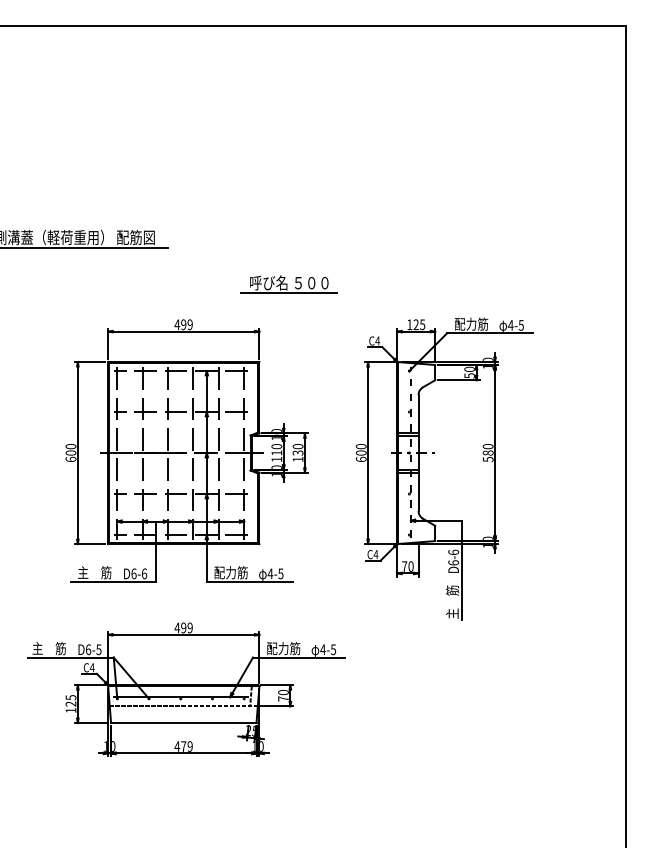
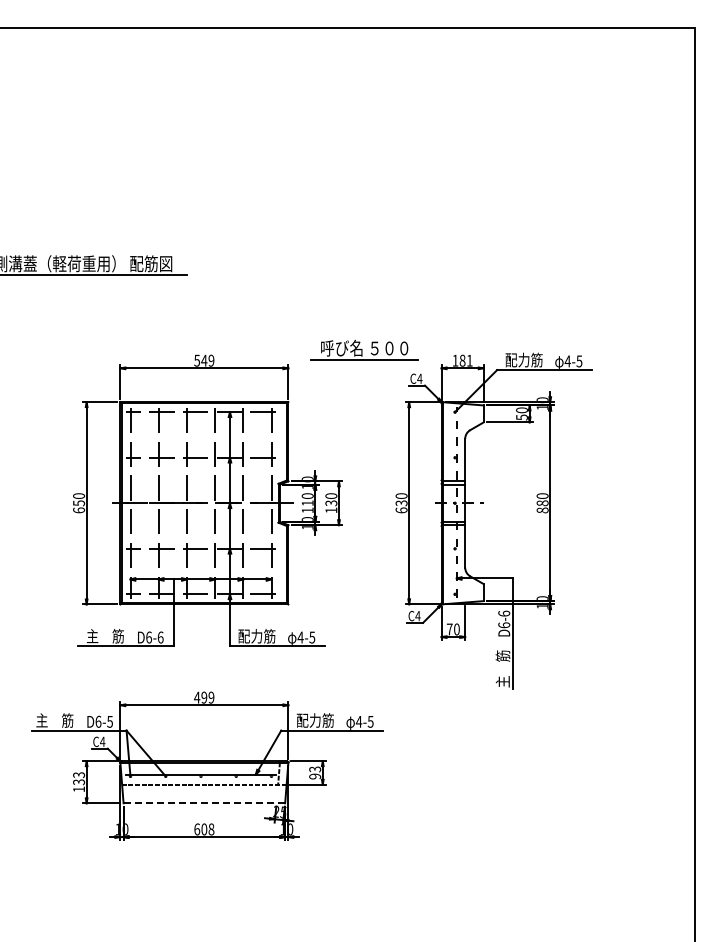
part: (289, 284) -> (364, 349), moved
text: (180, 324) -> (200, 360), 499 -> 549
text: (418, 324) -> (465, 360), 125 -> 181
text: (70, 453) -> (78, 503), 600 -> 650
text: (361, 453) -> (401, 503), 600 -> 630
text: (488, 459) -> (542, 510), 580 -> 880
text: (283, 695) -> (315, 772), 70 -> 93
text: (71, 700) -> (79, 778), 125 -> 133
line: (183, 723) -> (204, 803), solid -> dashed
text: (183, 746) -> (204, 829), 479 -> 608

